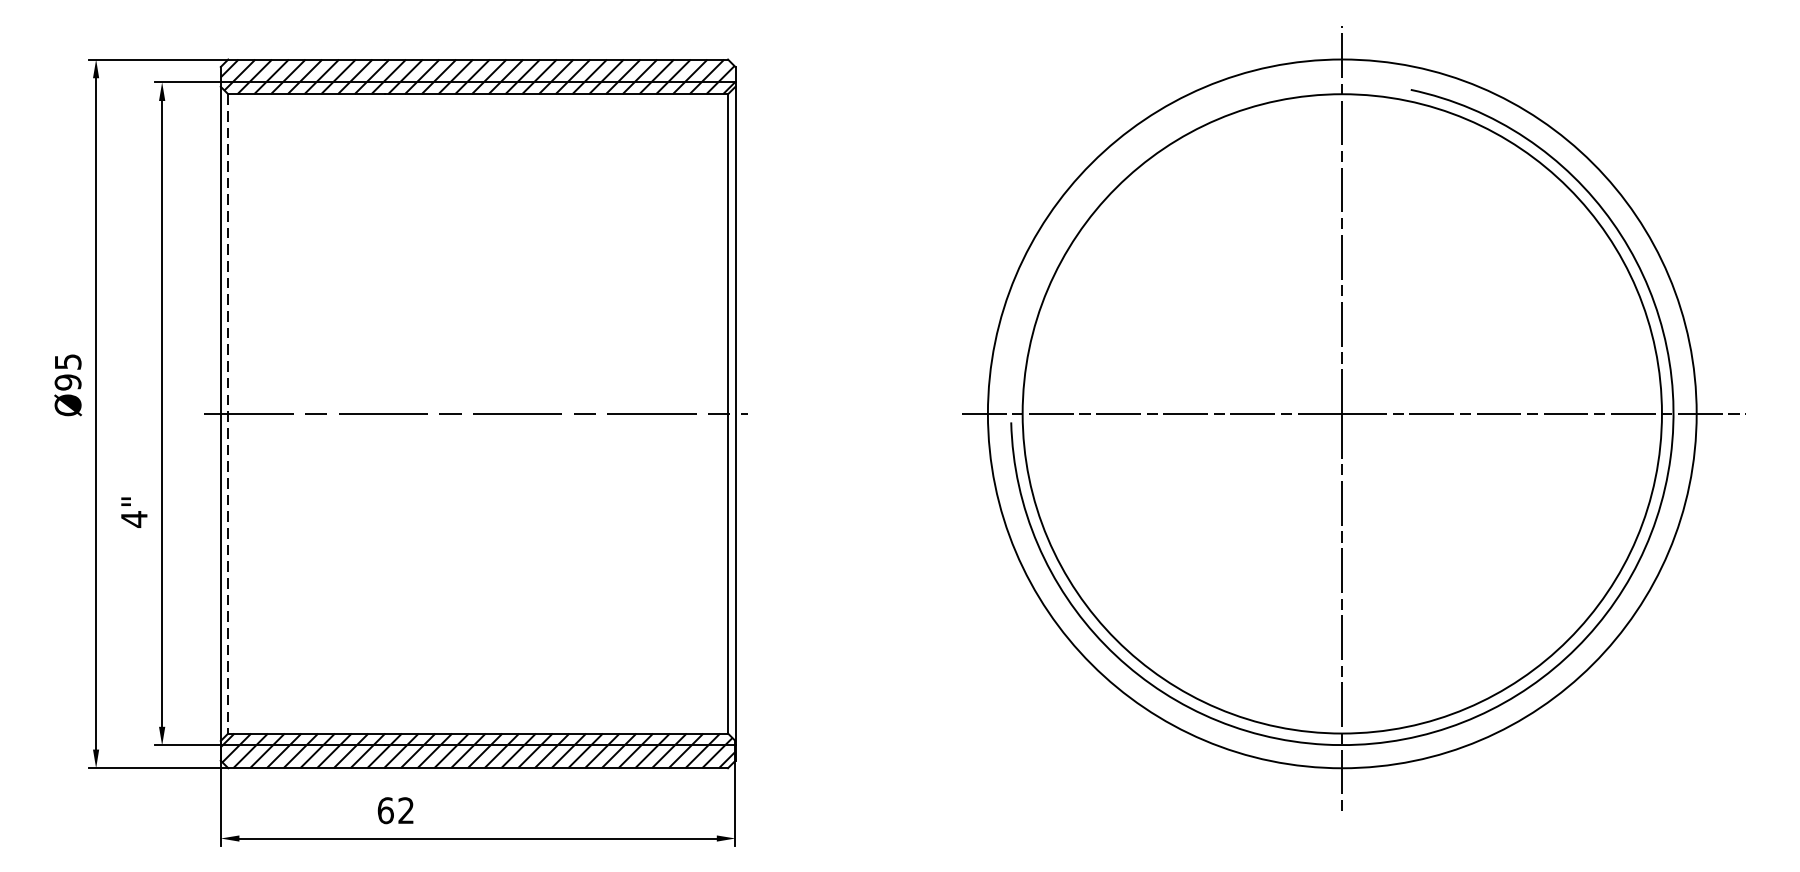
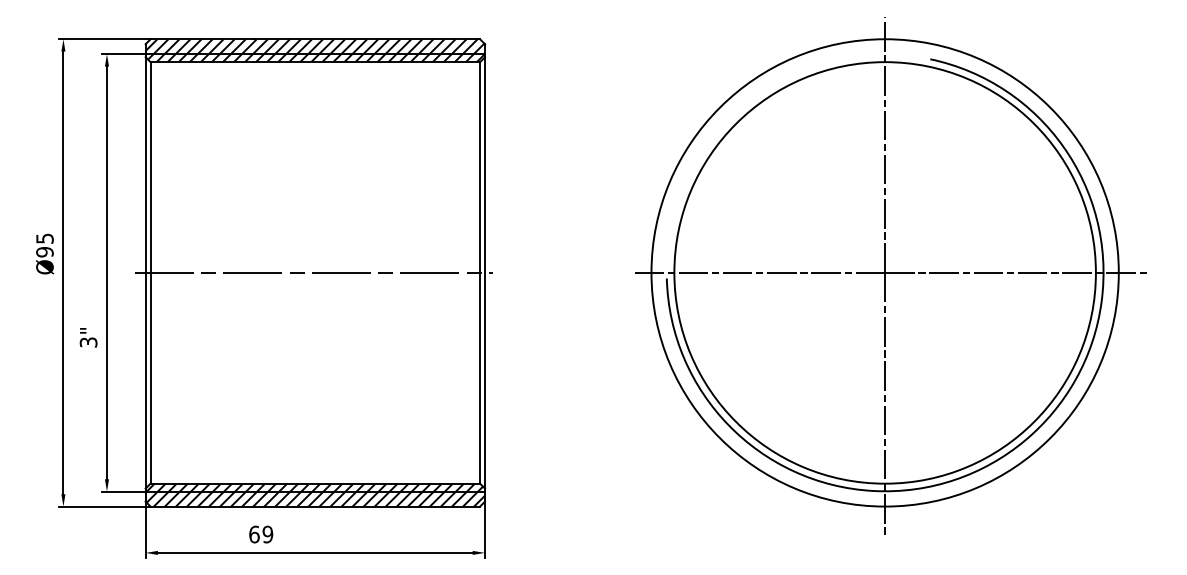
line: (228, 413) -> (150, 272), dashed -> solid
text: (134, 519) -> (88, 342), 4" -> 3"
text: (405, 810) -> (267, 534), 62 -> 69

